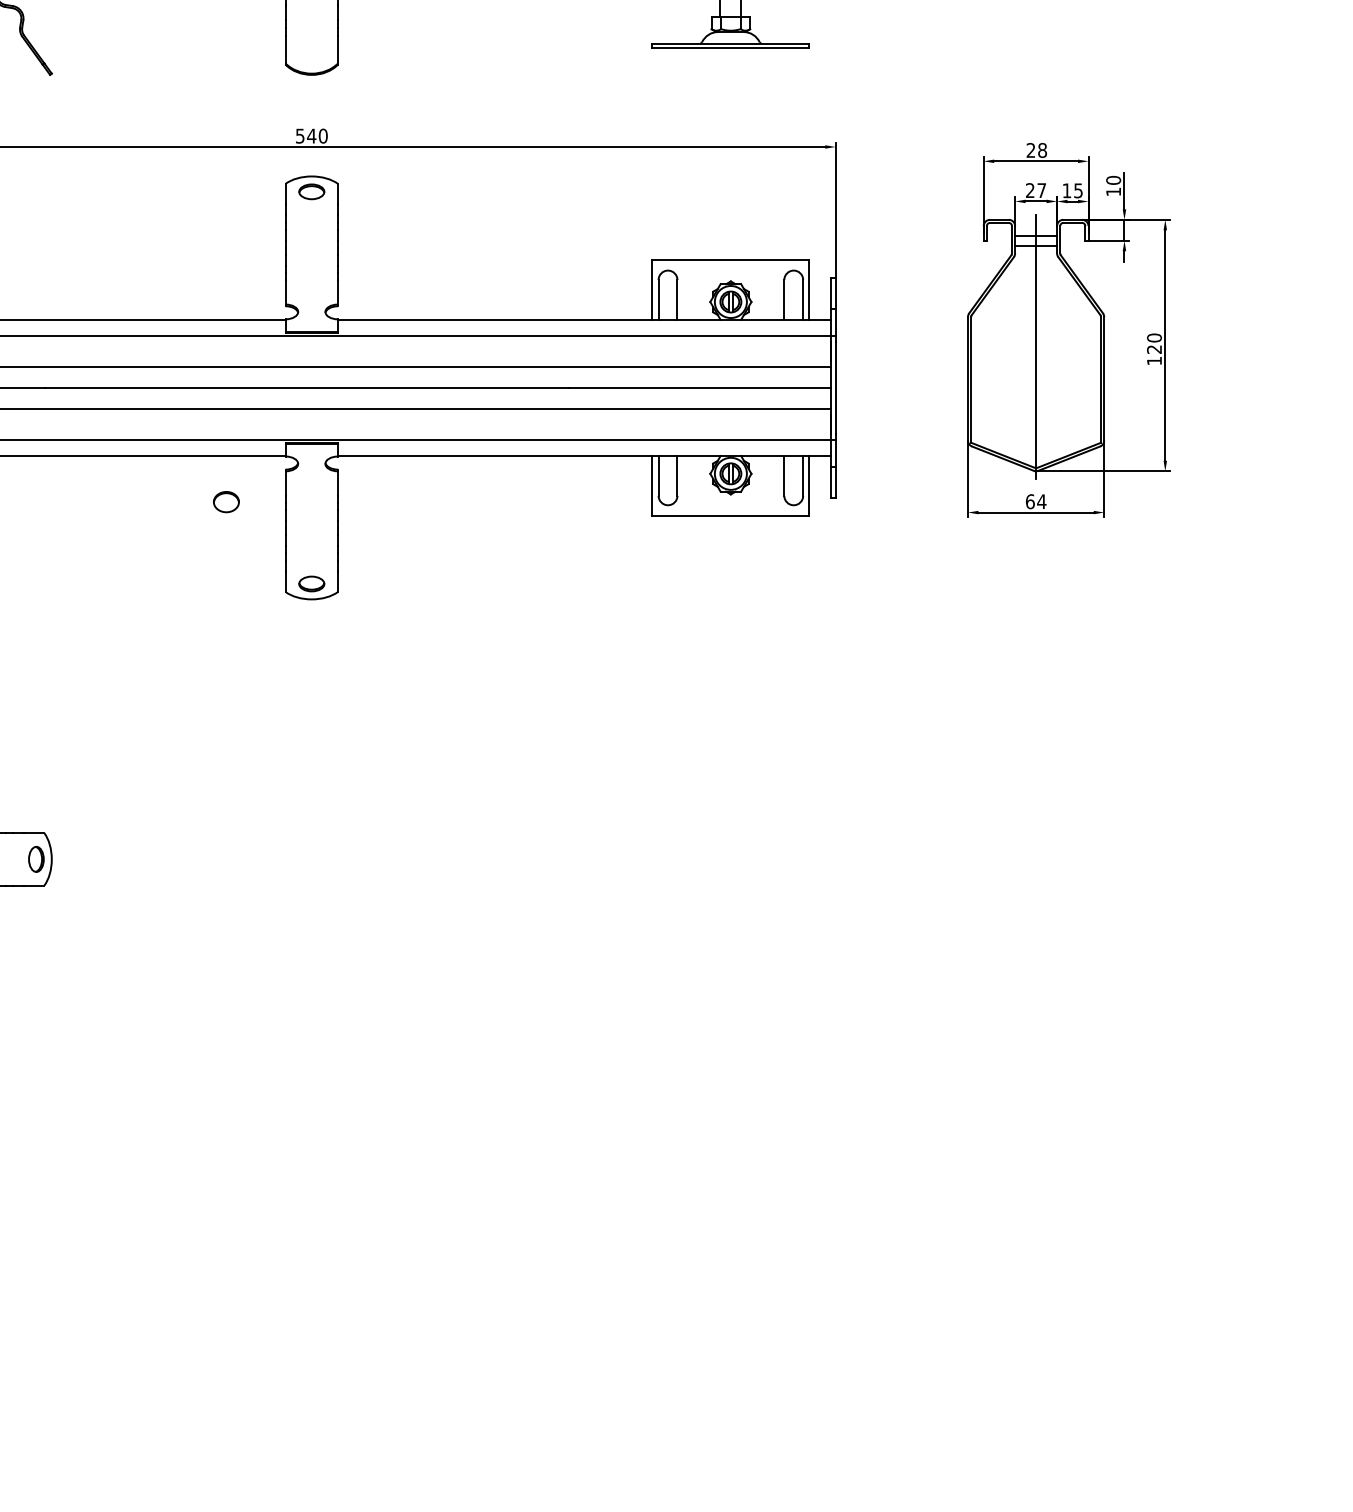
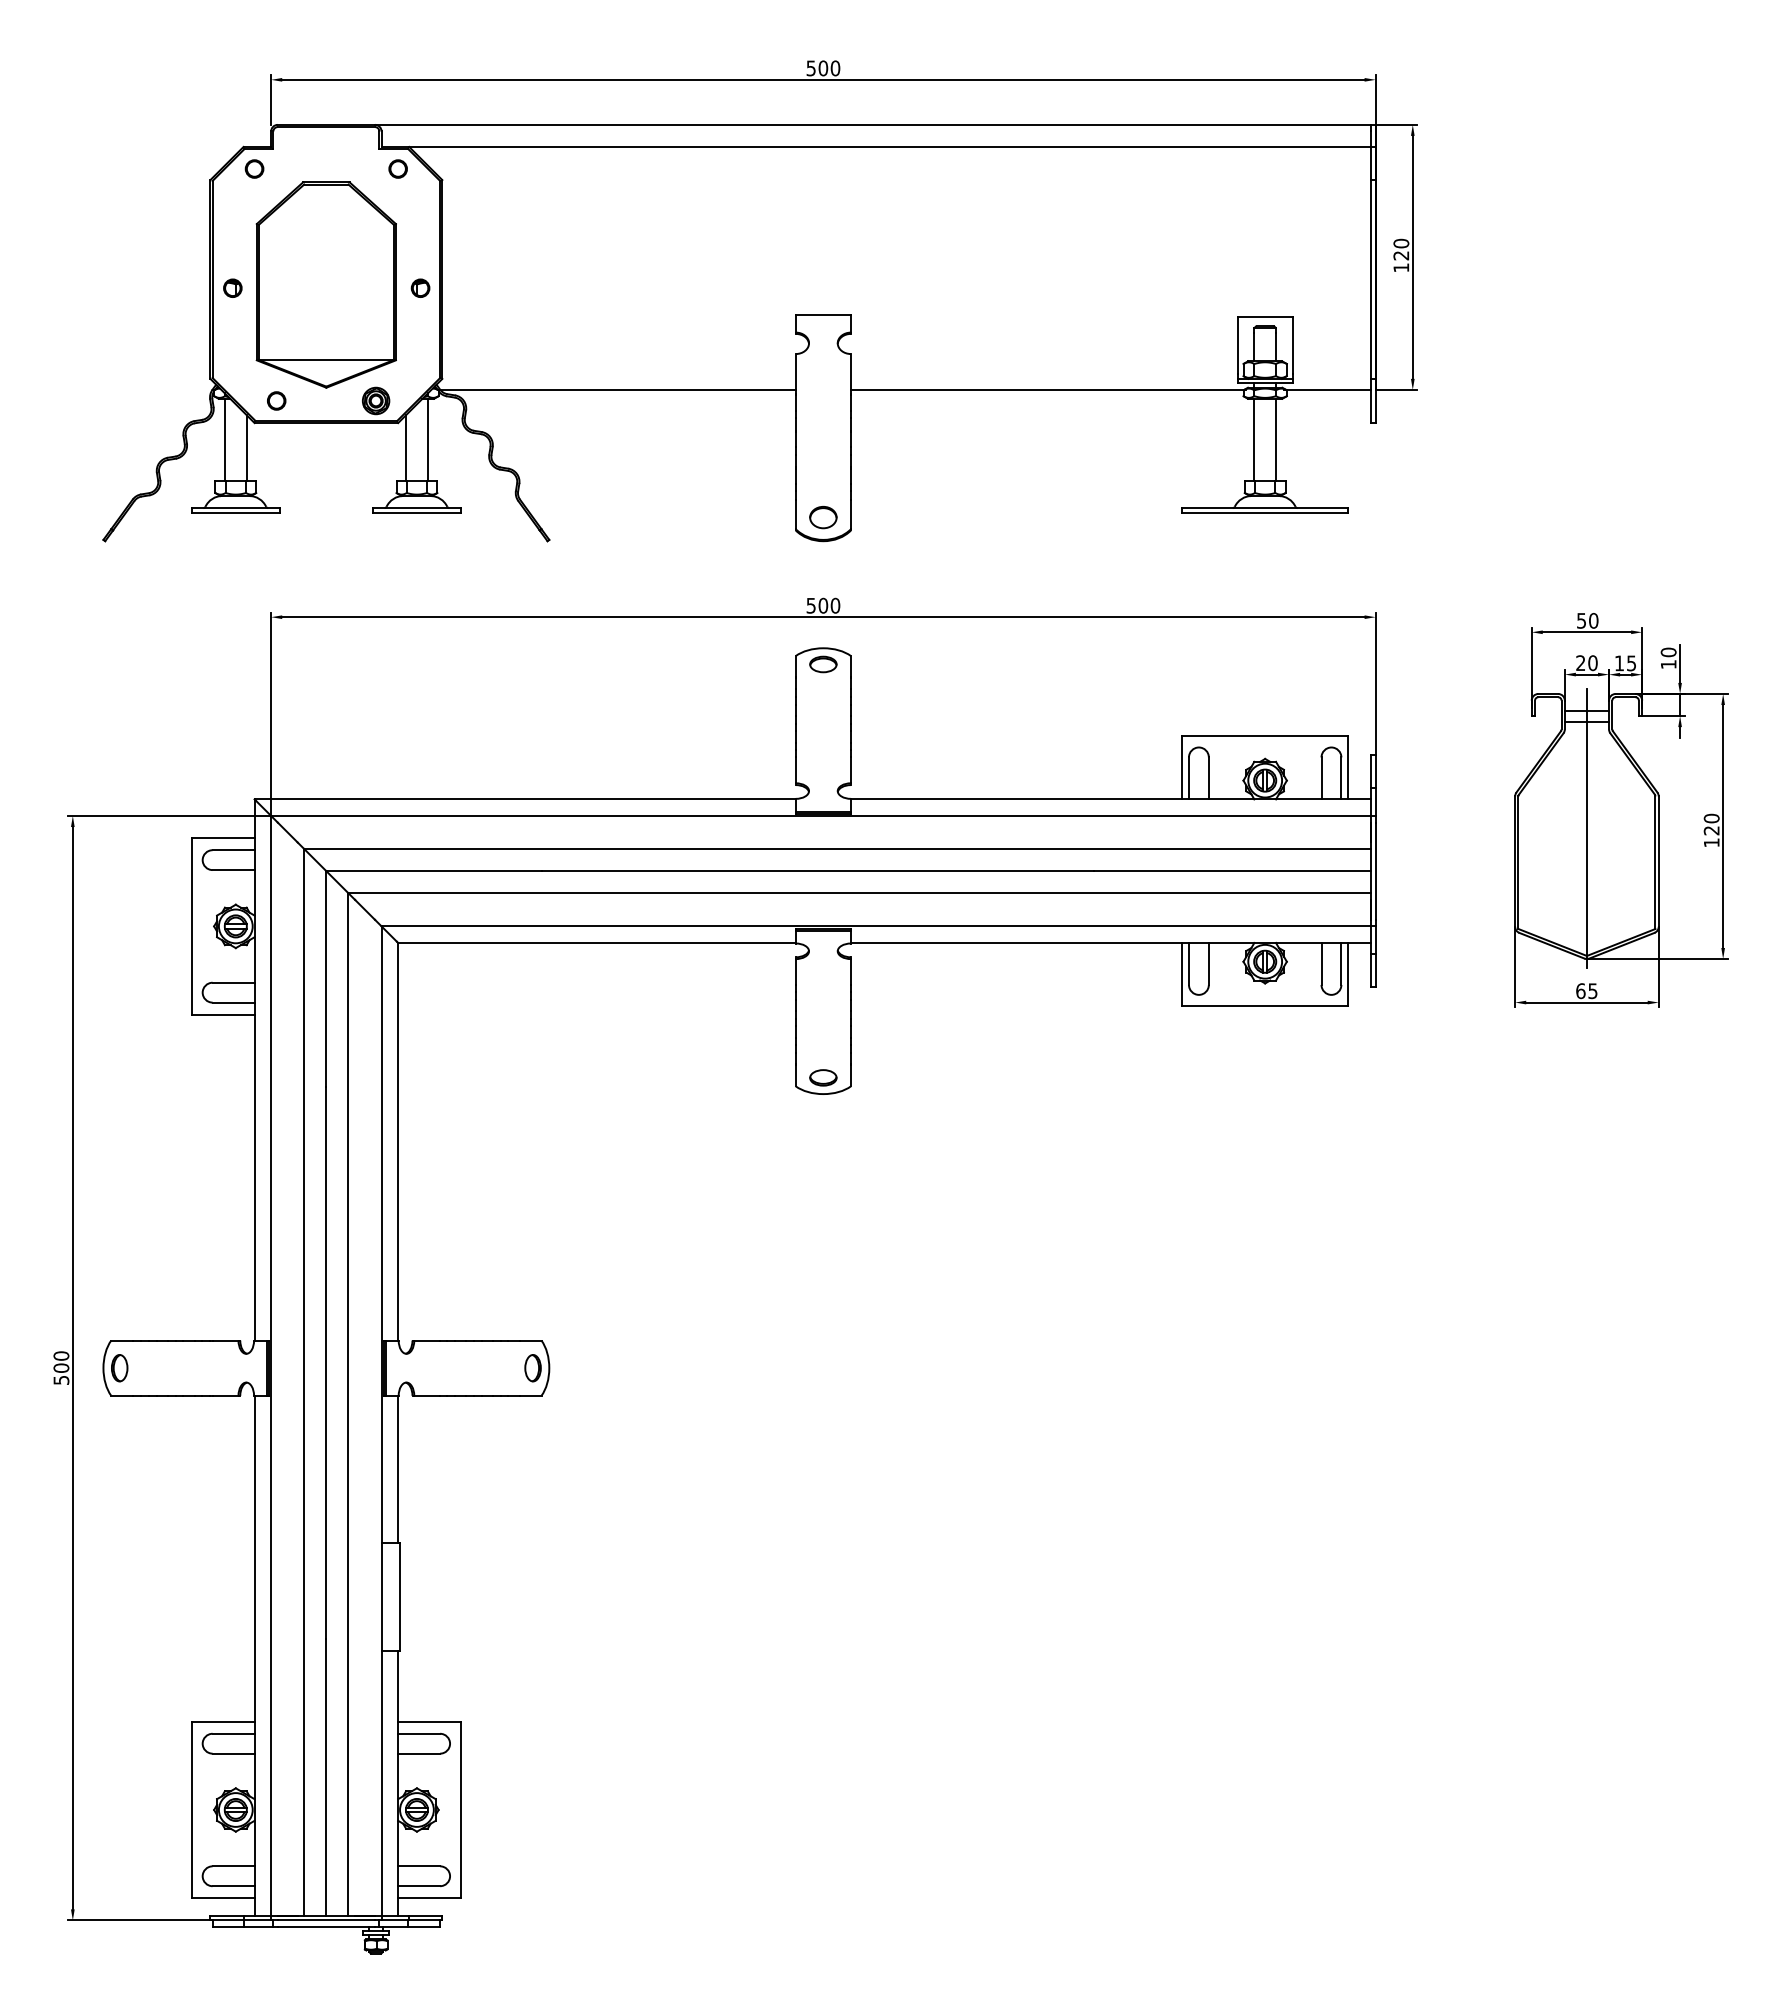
text: (311, 135) -> (823, 605), 540 -> 500
text: (1036, 150) -> (1587, 620), 28 -> 50
text: (1041, 190) -> (1592, 663), 27 -> 20
part: (226, 502) -> (823, 517), moved
text: (1041, 502) -> (1592, 991), 64 -> 65

